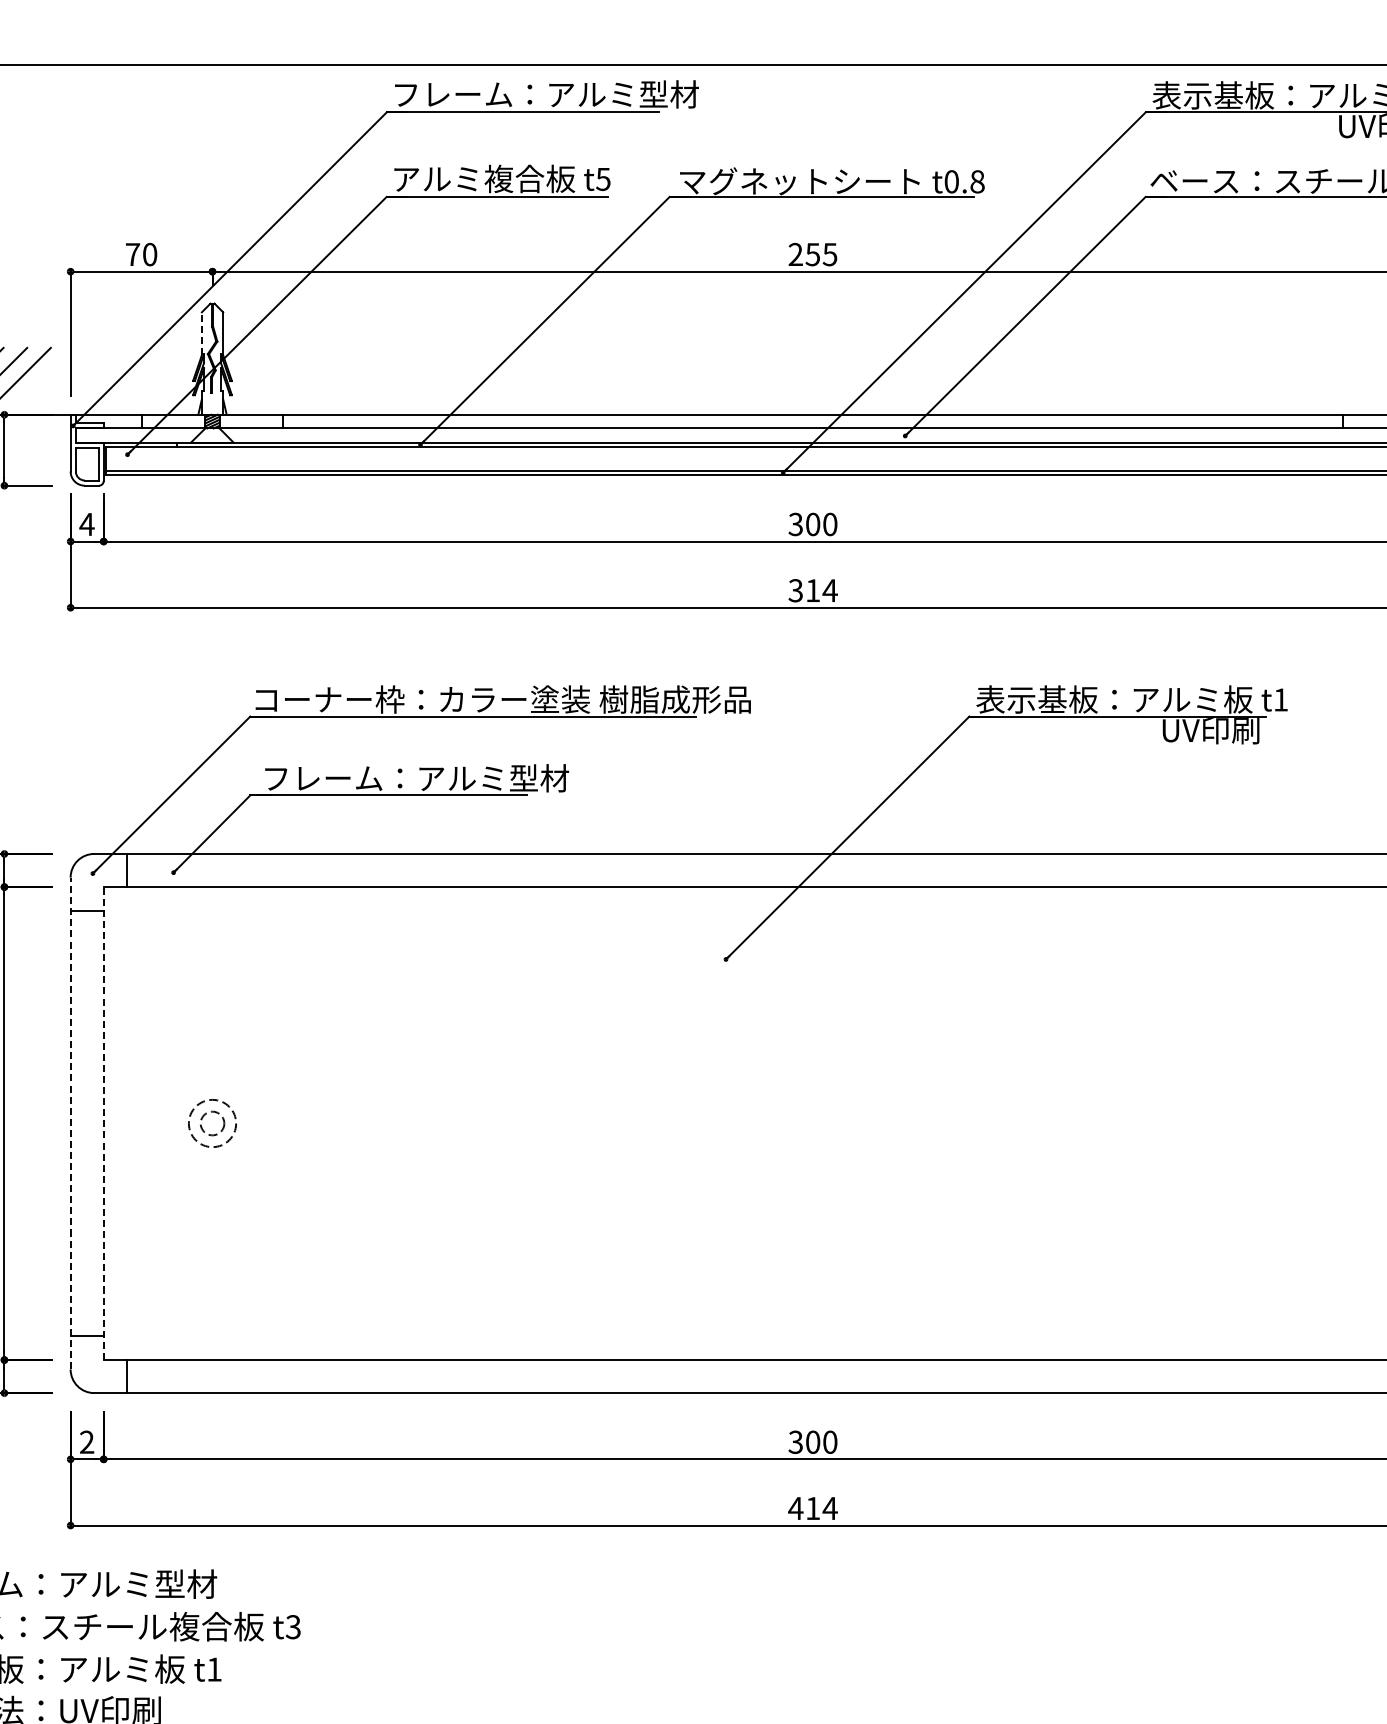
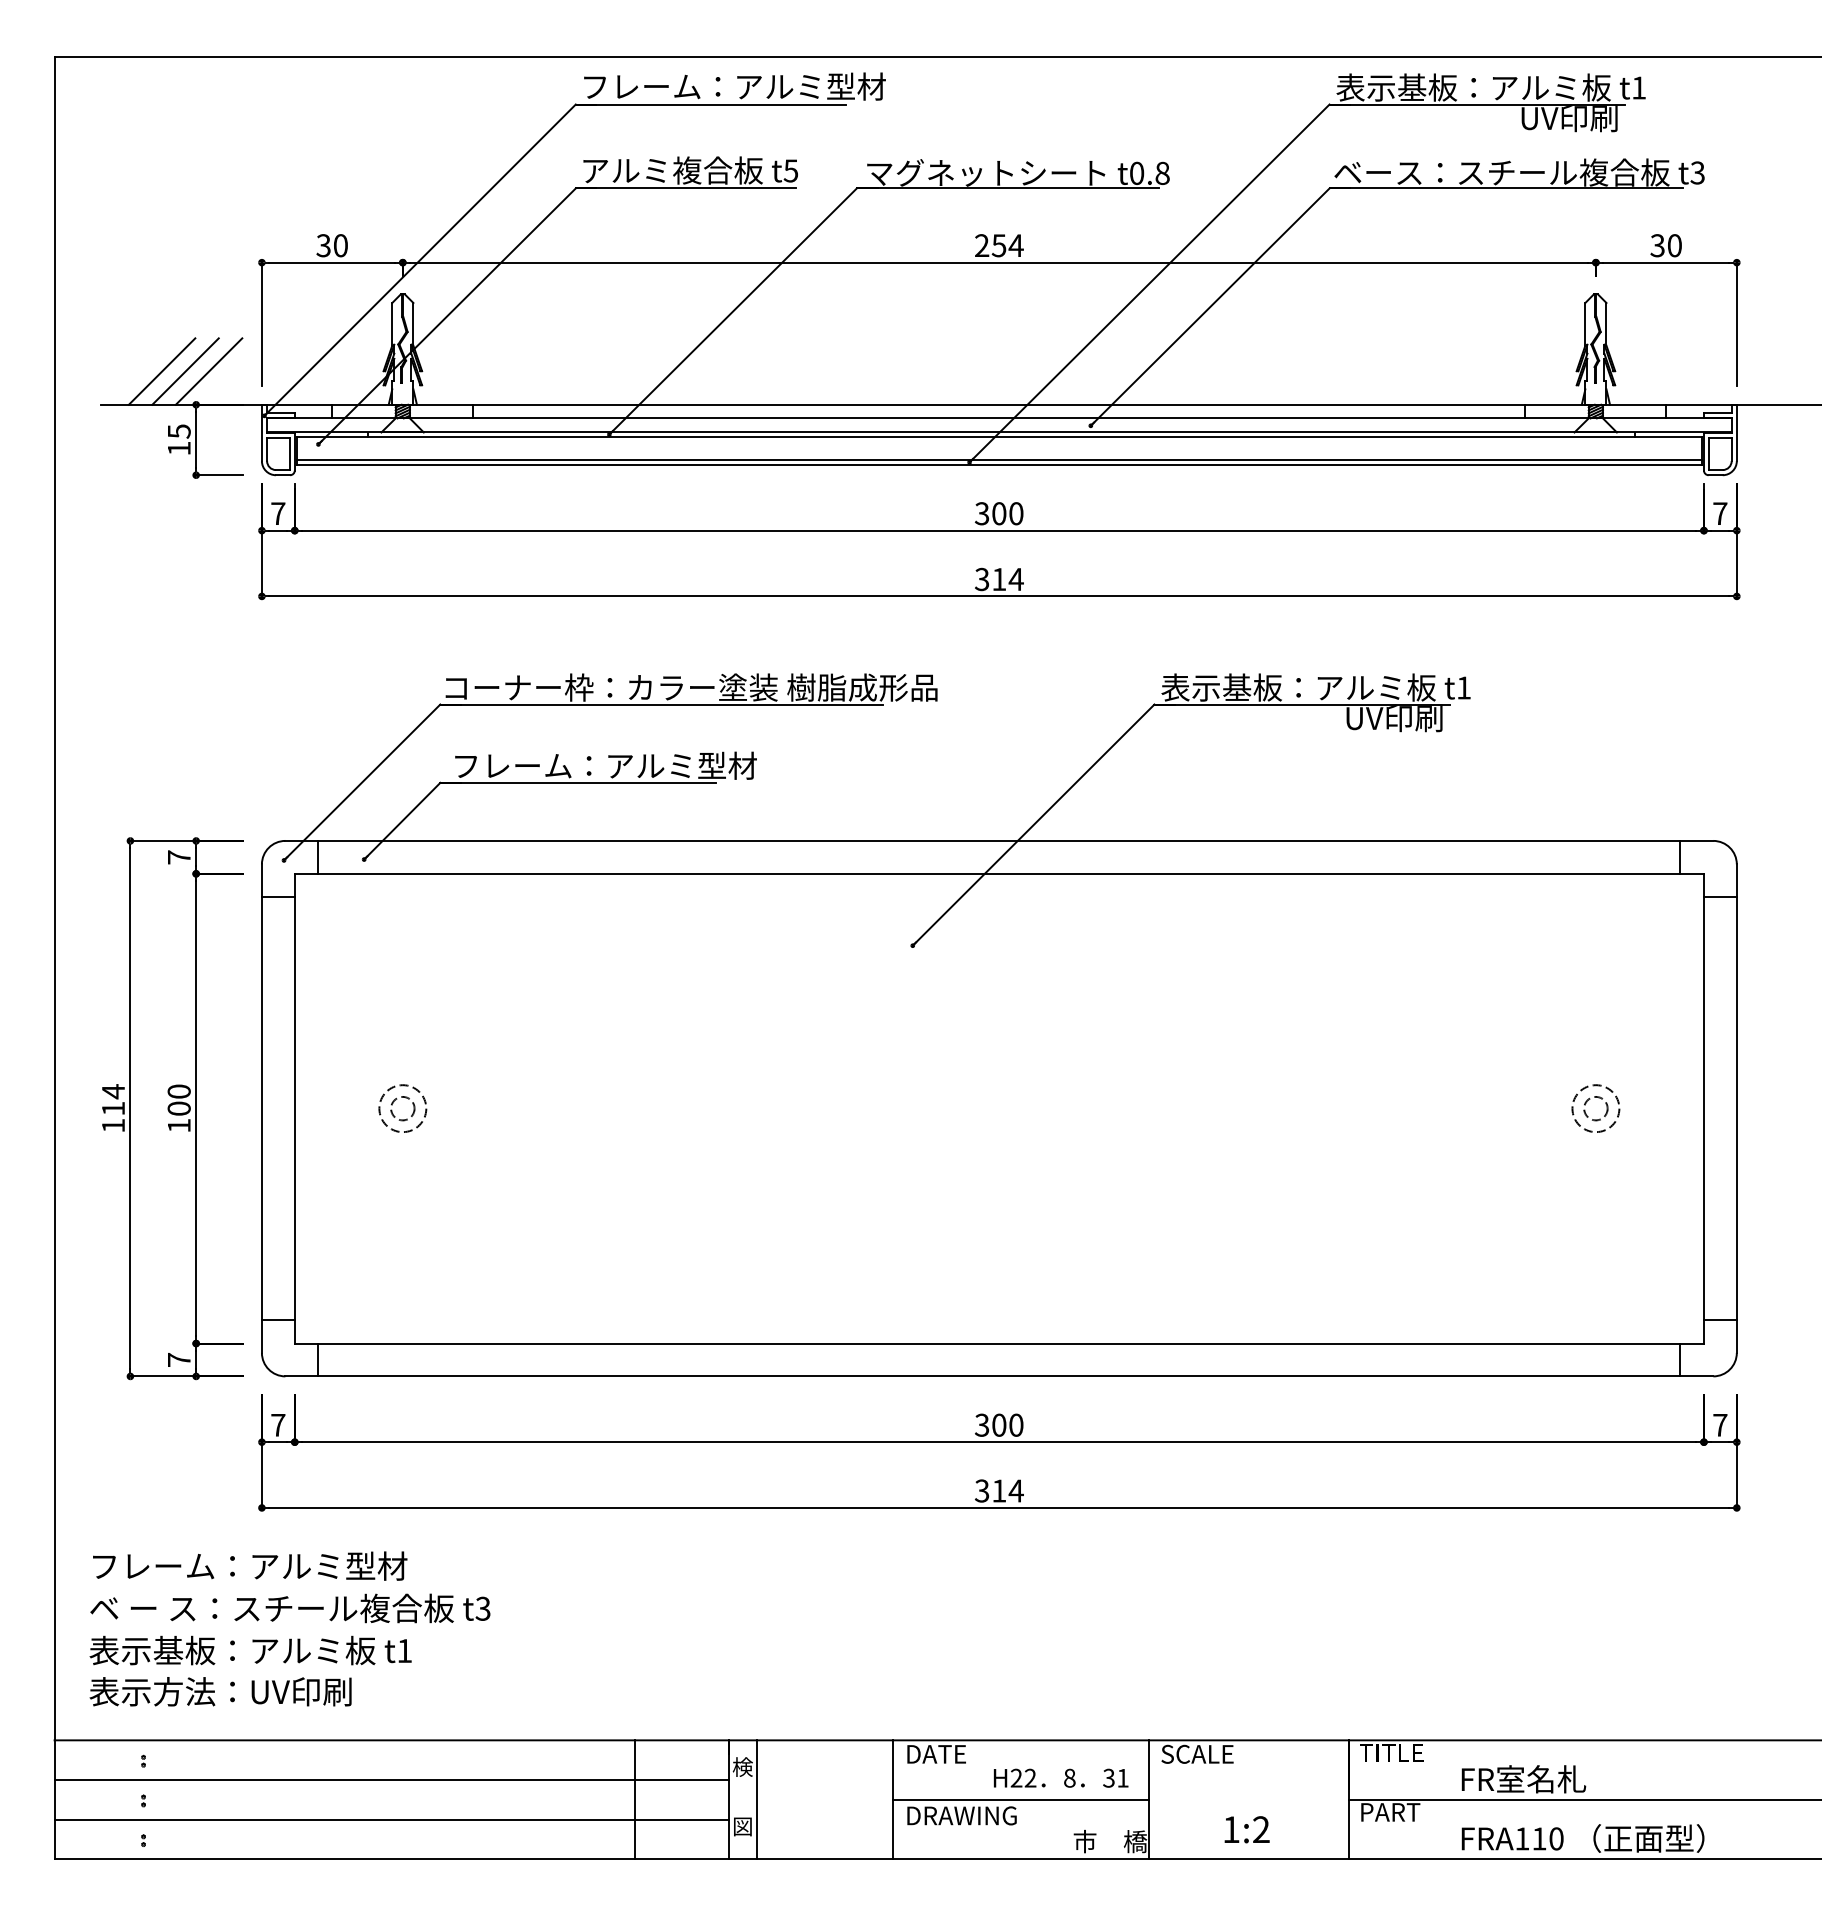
text: (132, 254) -> (323, 245), 70 -> 30
text: (829, 254) -> (1015, 245), 255 -> 254
line: (202, 332) -> (392, 323), dashed -> solid
text: (86, 524) -> (277, 513), 4 -> 7
line: (70, 1123) -> (261, 1108), dashed -> solid
line: (103, 1123) -> (294, 1108), dashed -> solid
text: (87, 1441) -> (278, 1424), 2 -> 7
text: (795, 1507) -> (981, 1490), 414 -> 314

